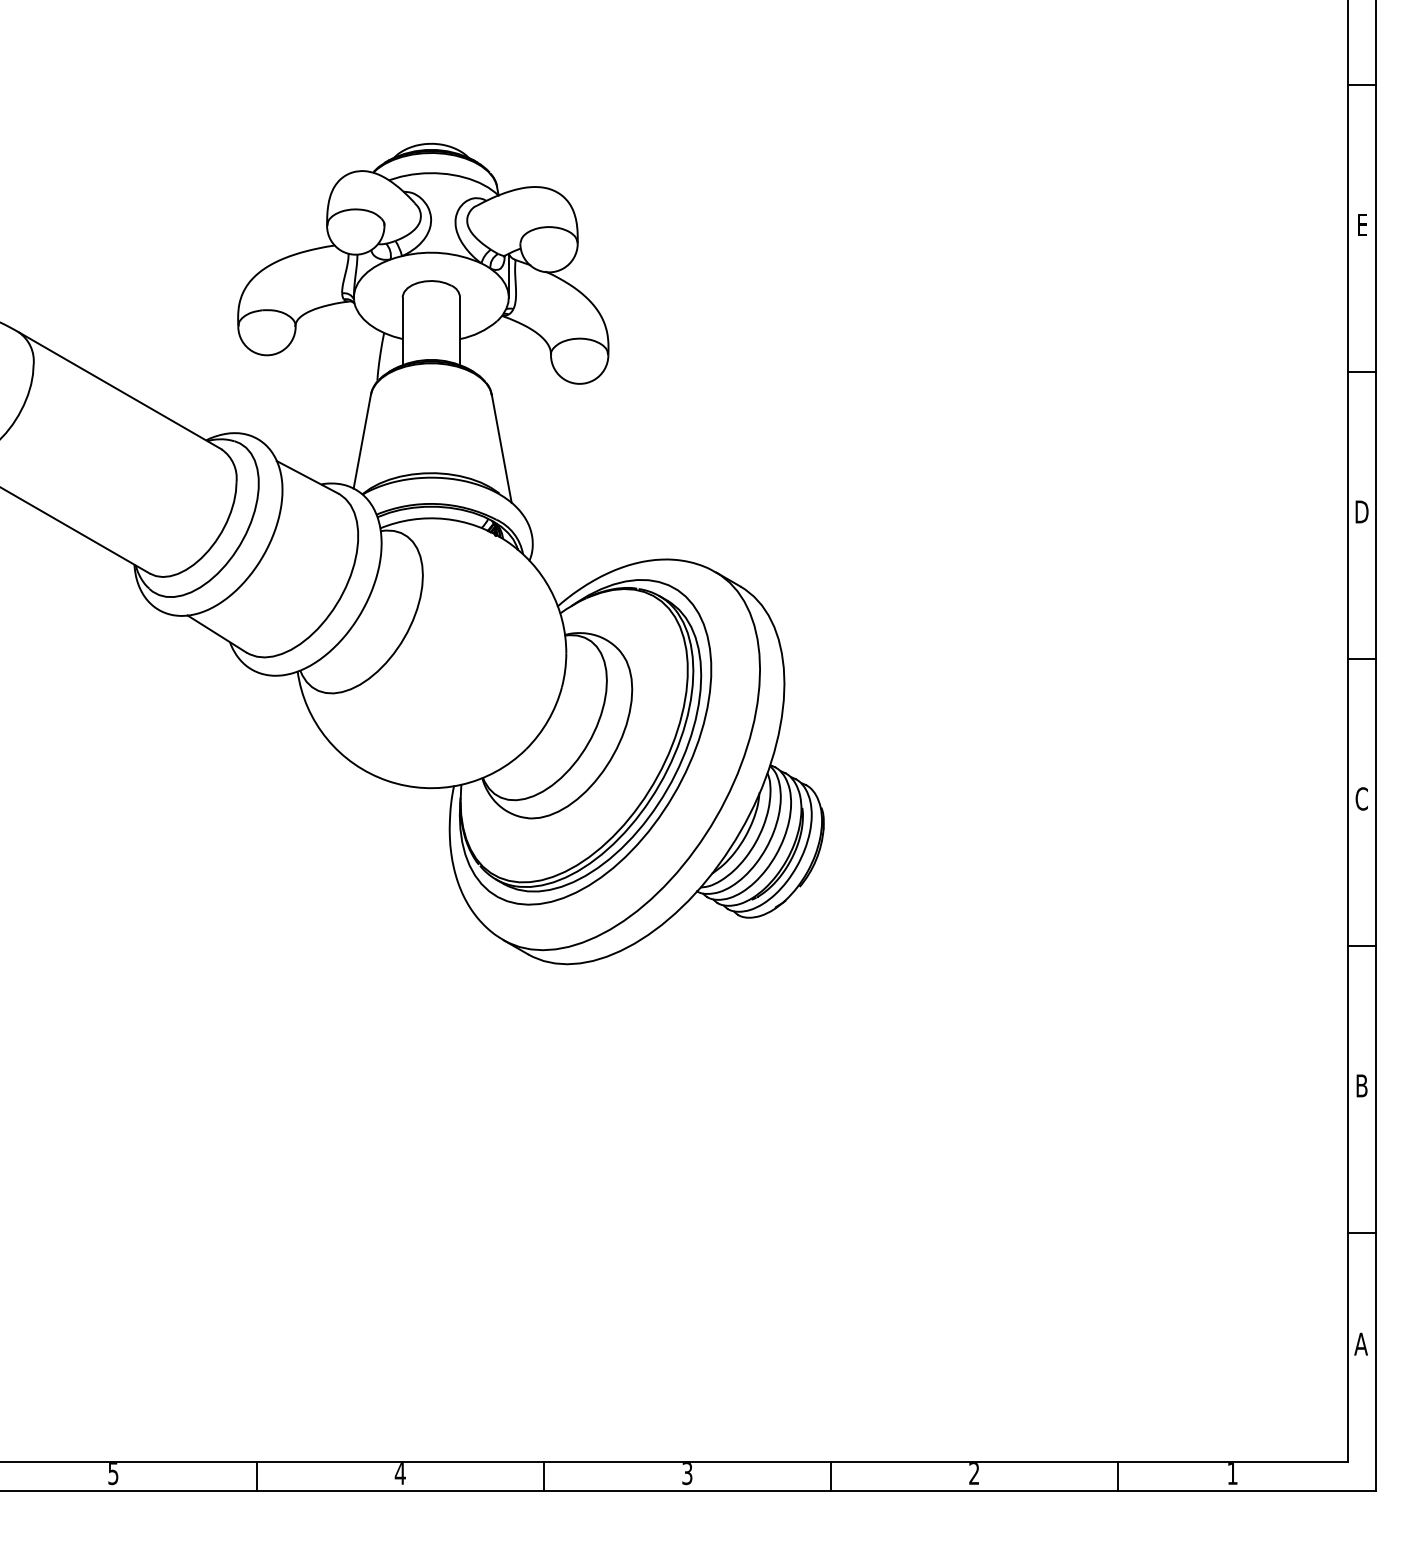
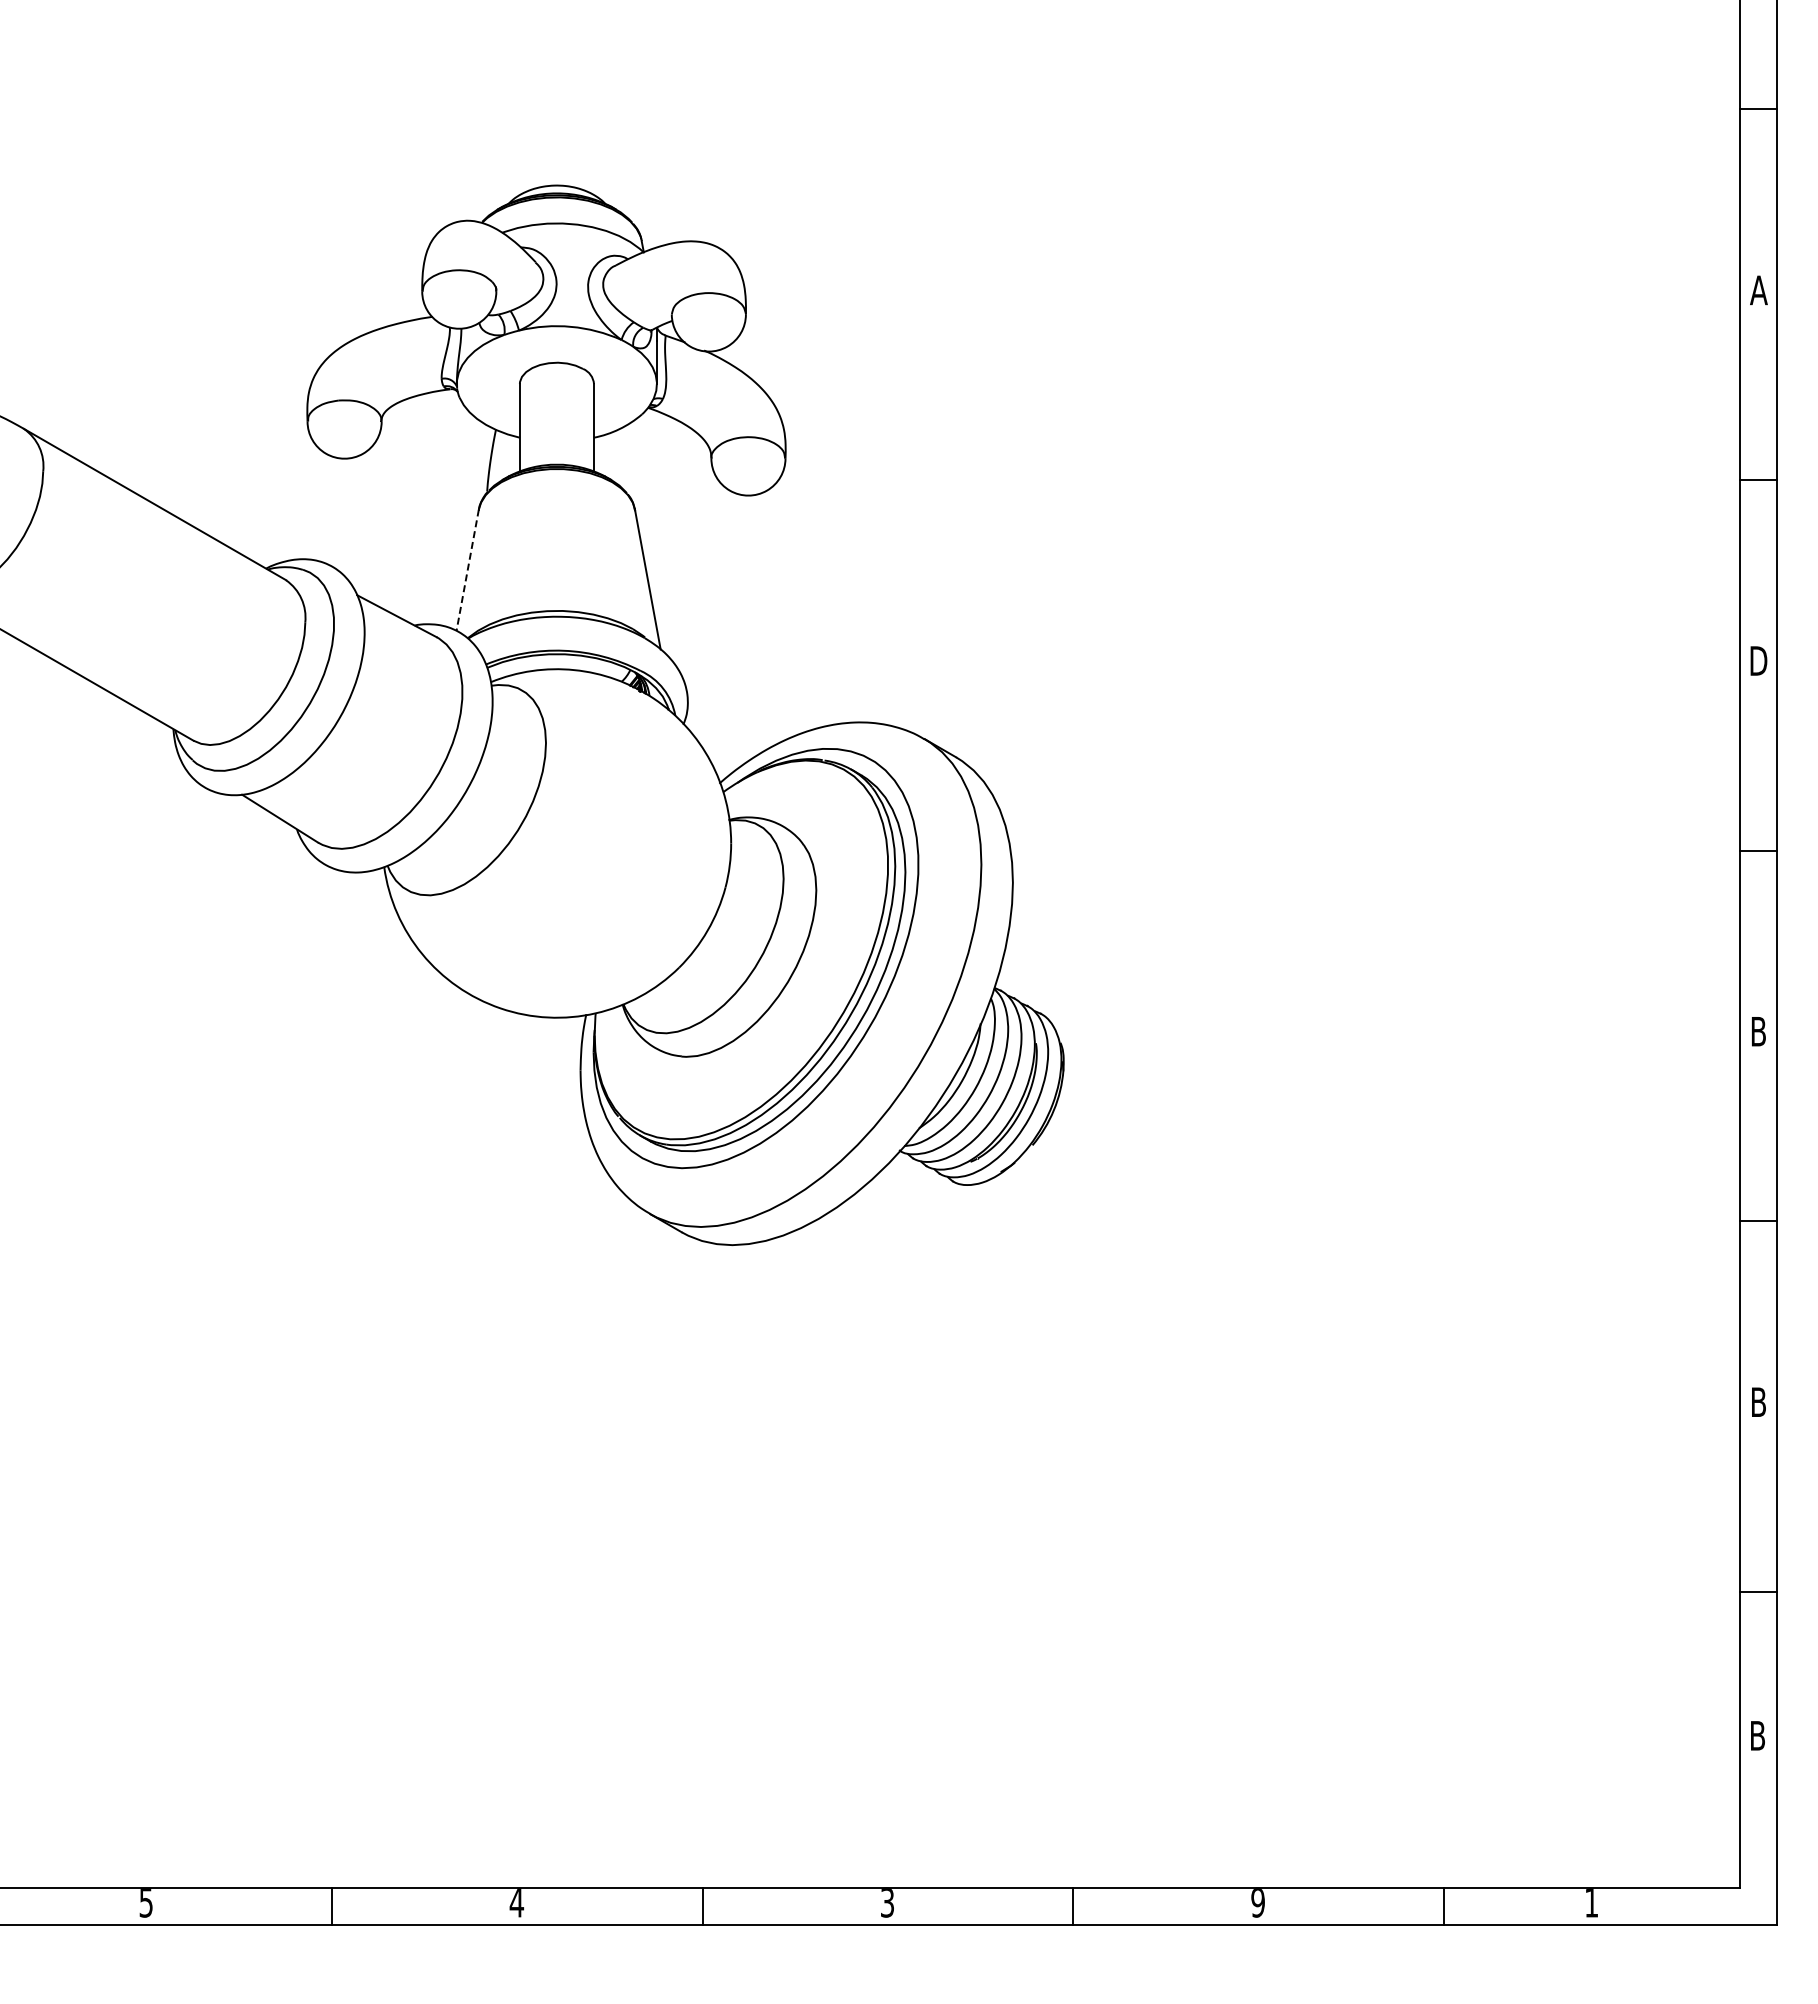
text: (1361, 225) -> (1758, 290), E -> A
line: (362, 441) -> (467, 570), solid -> dashed
text: (1361, 798) -> (1758, 1031), C -> B
text: (1360, 1343) -> (1757, 1735), A -> B
text: (973, 1474) -> (1257, 1903), 2 -> 9

